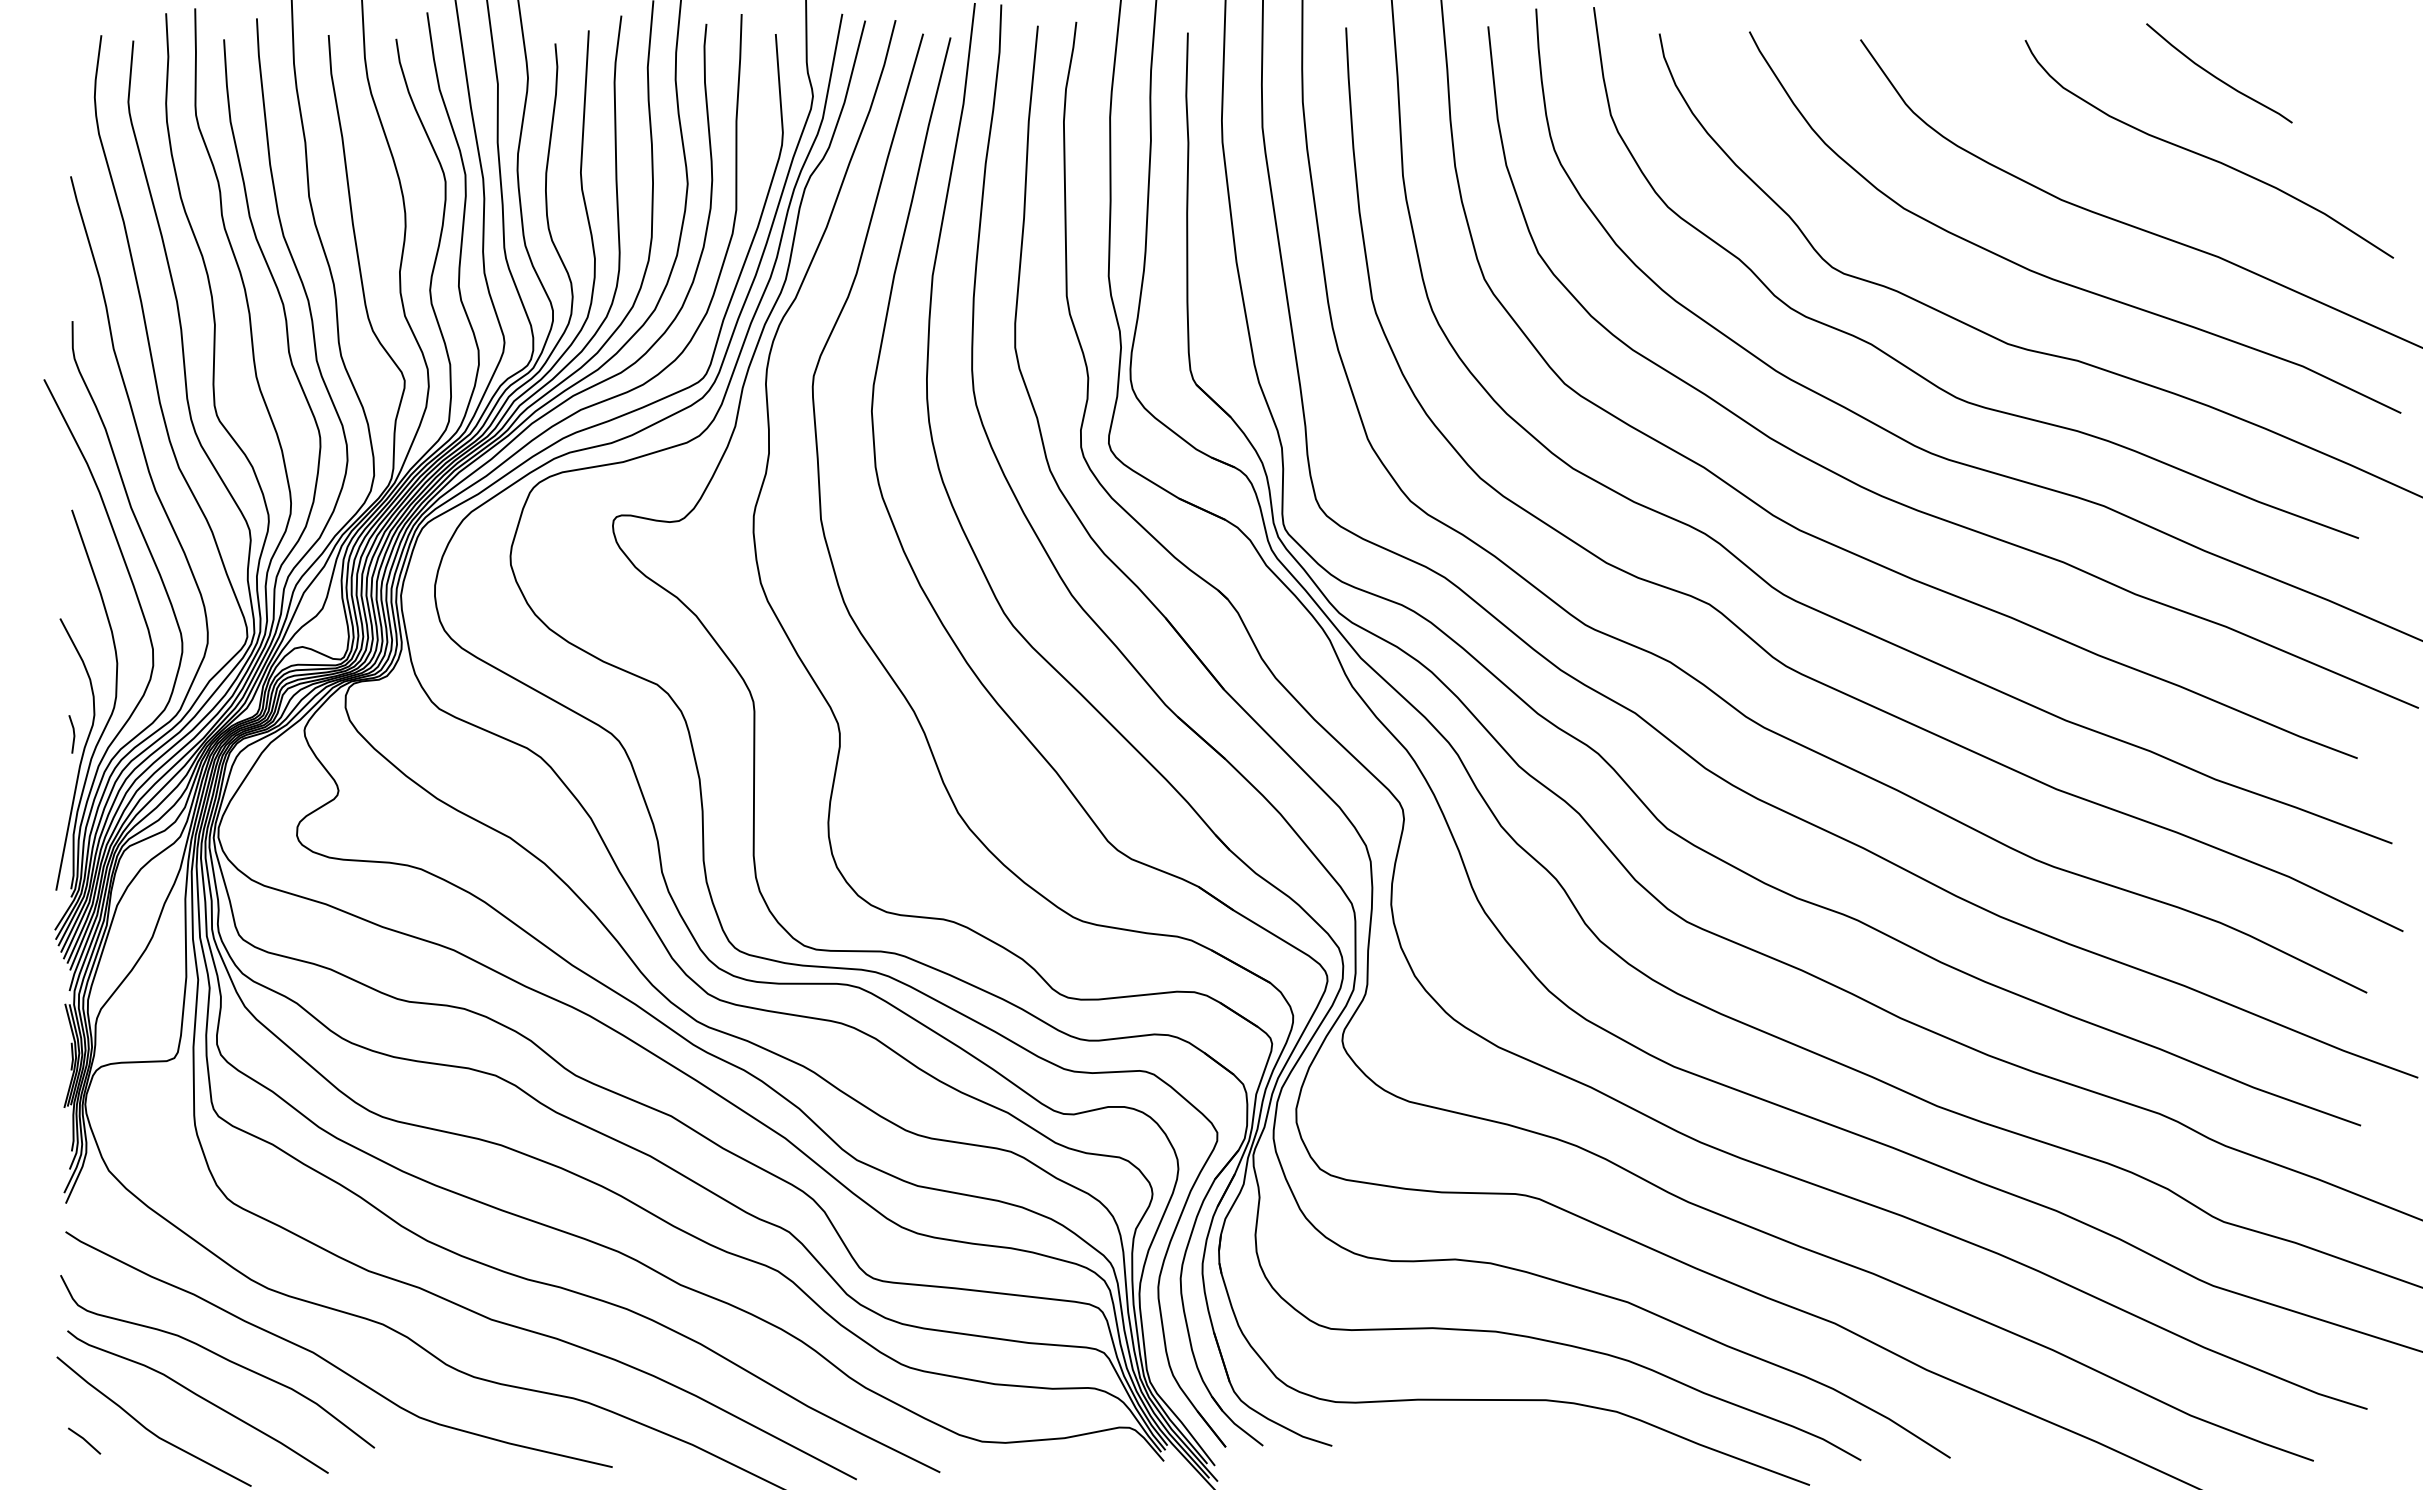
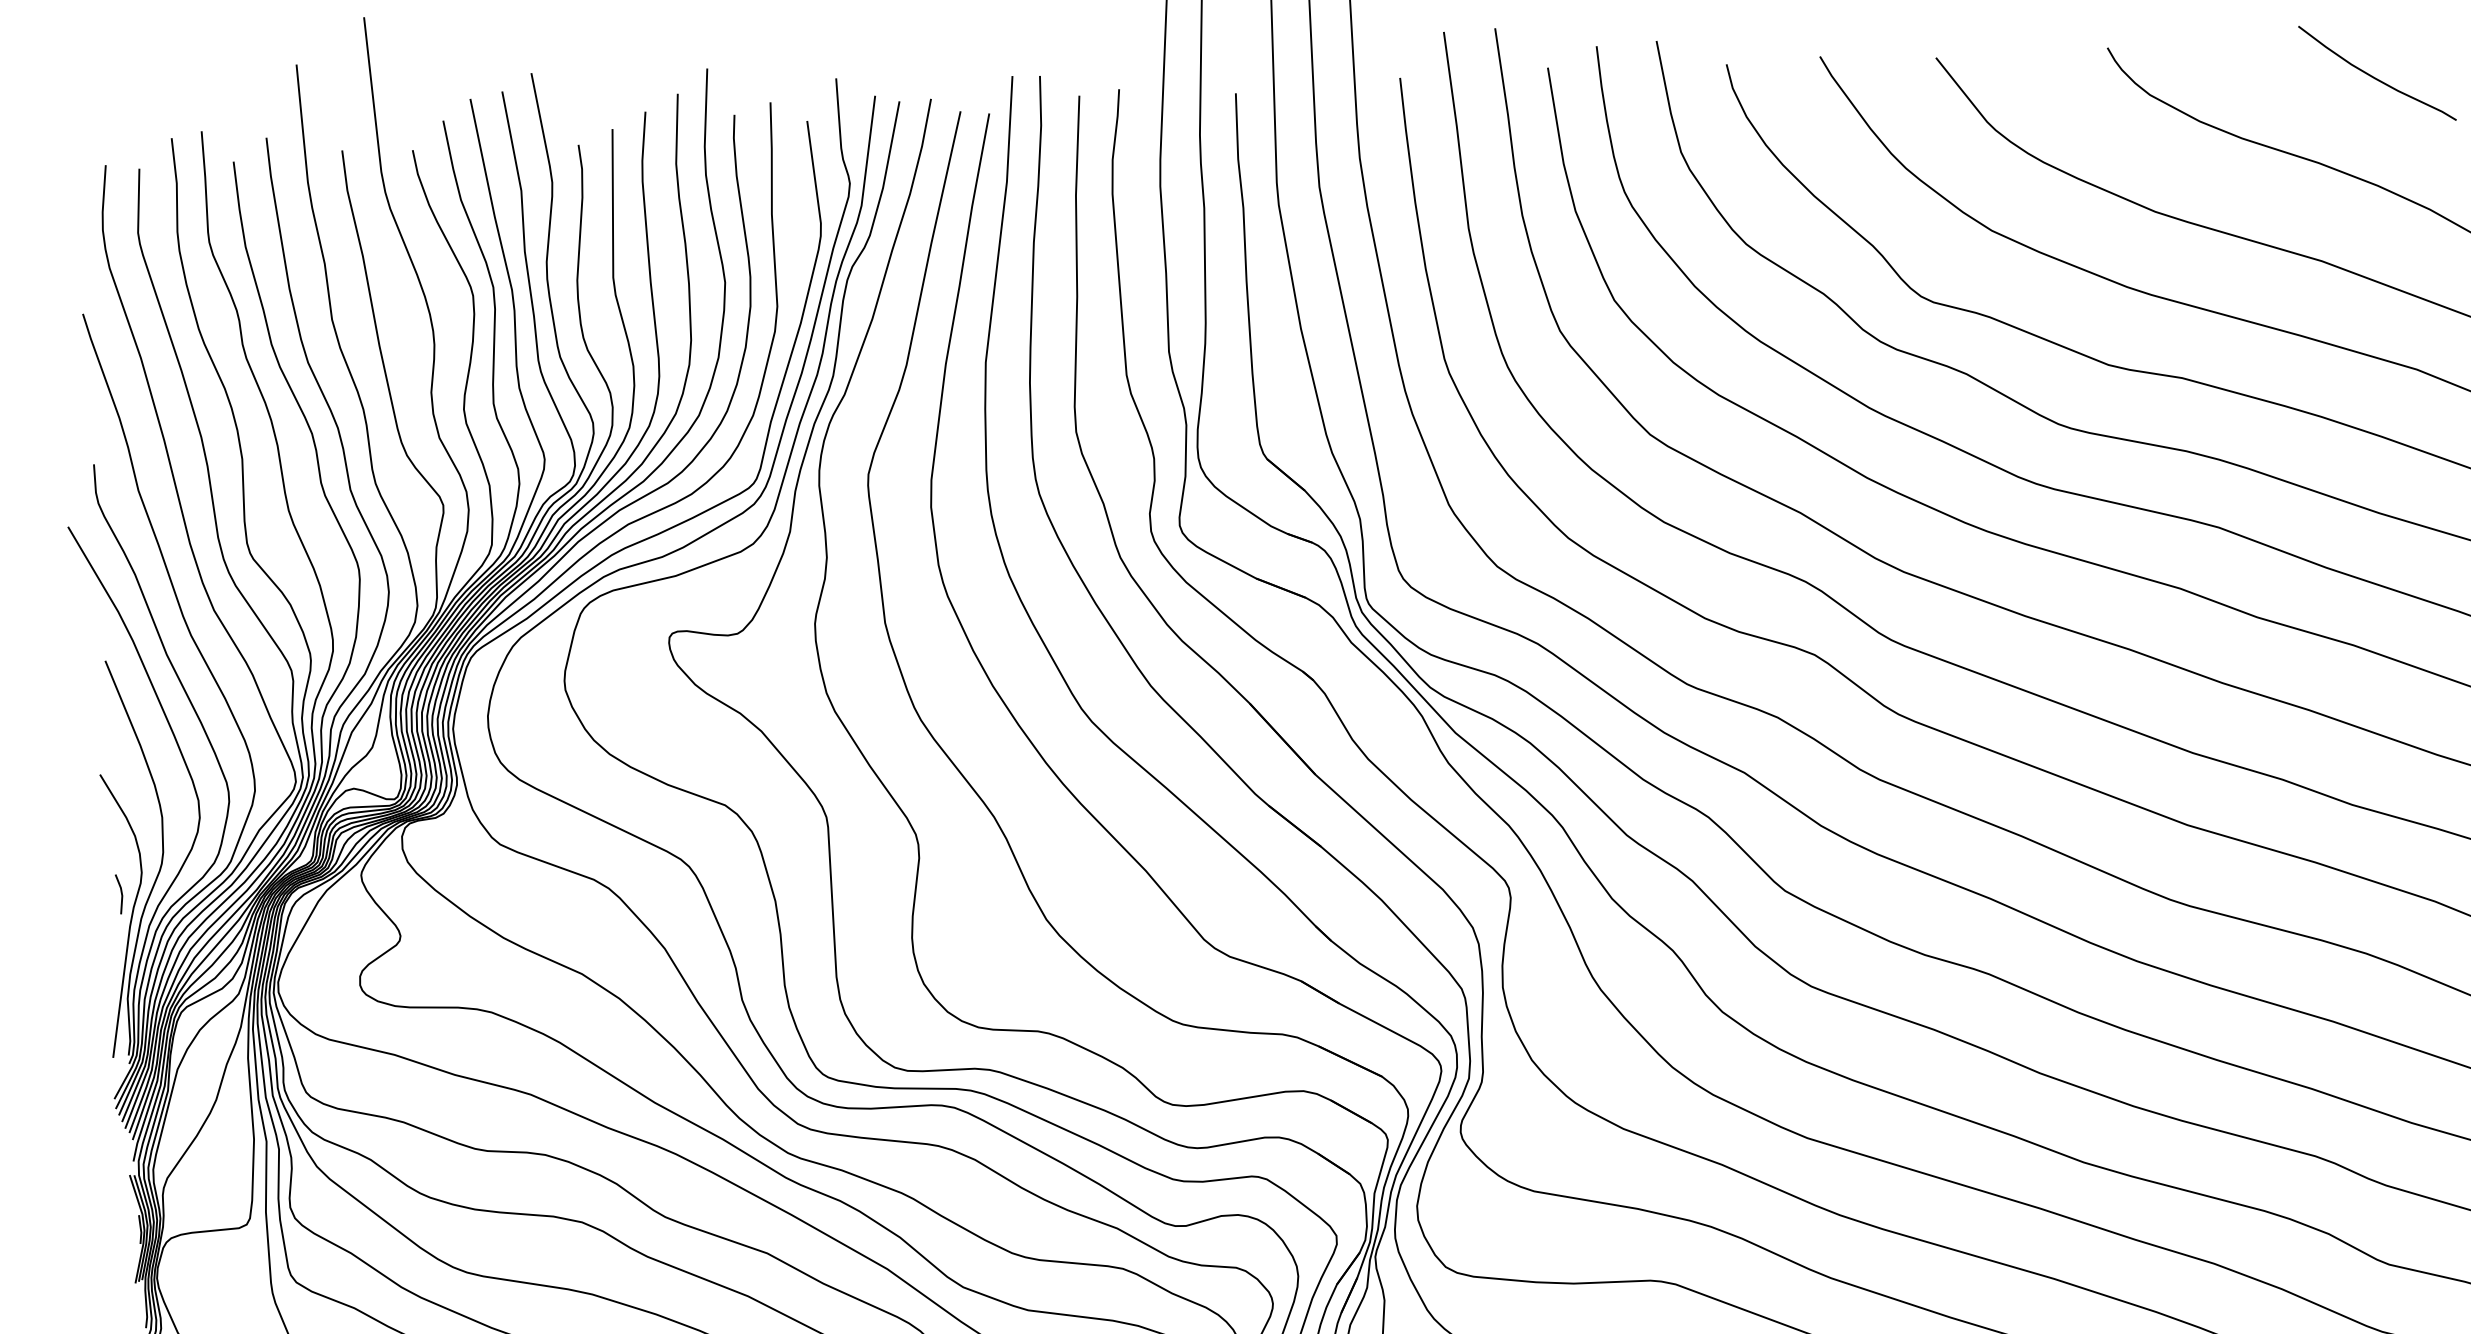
curve: (2216, 76) -> (2374, 76), moved

